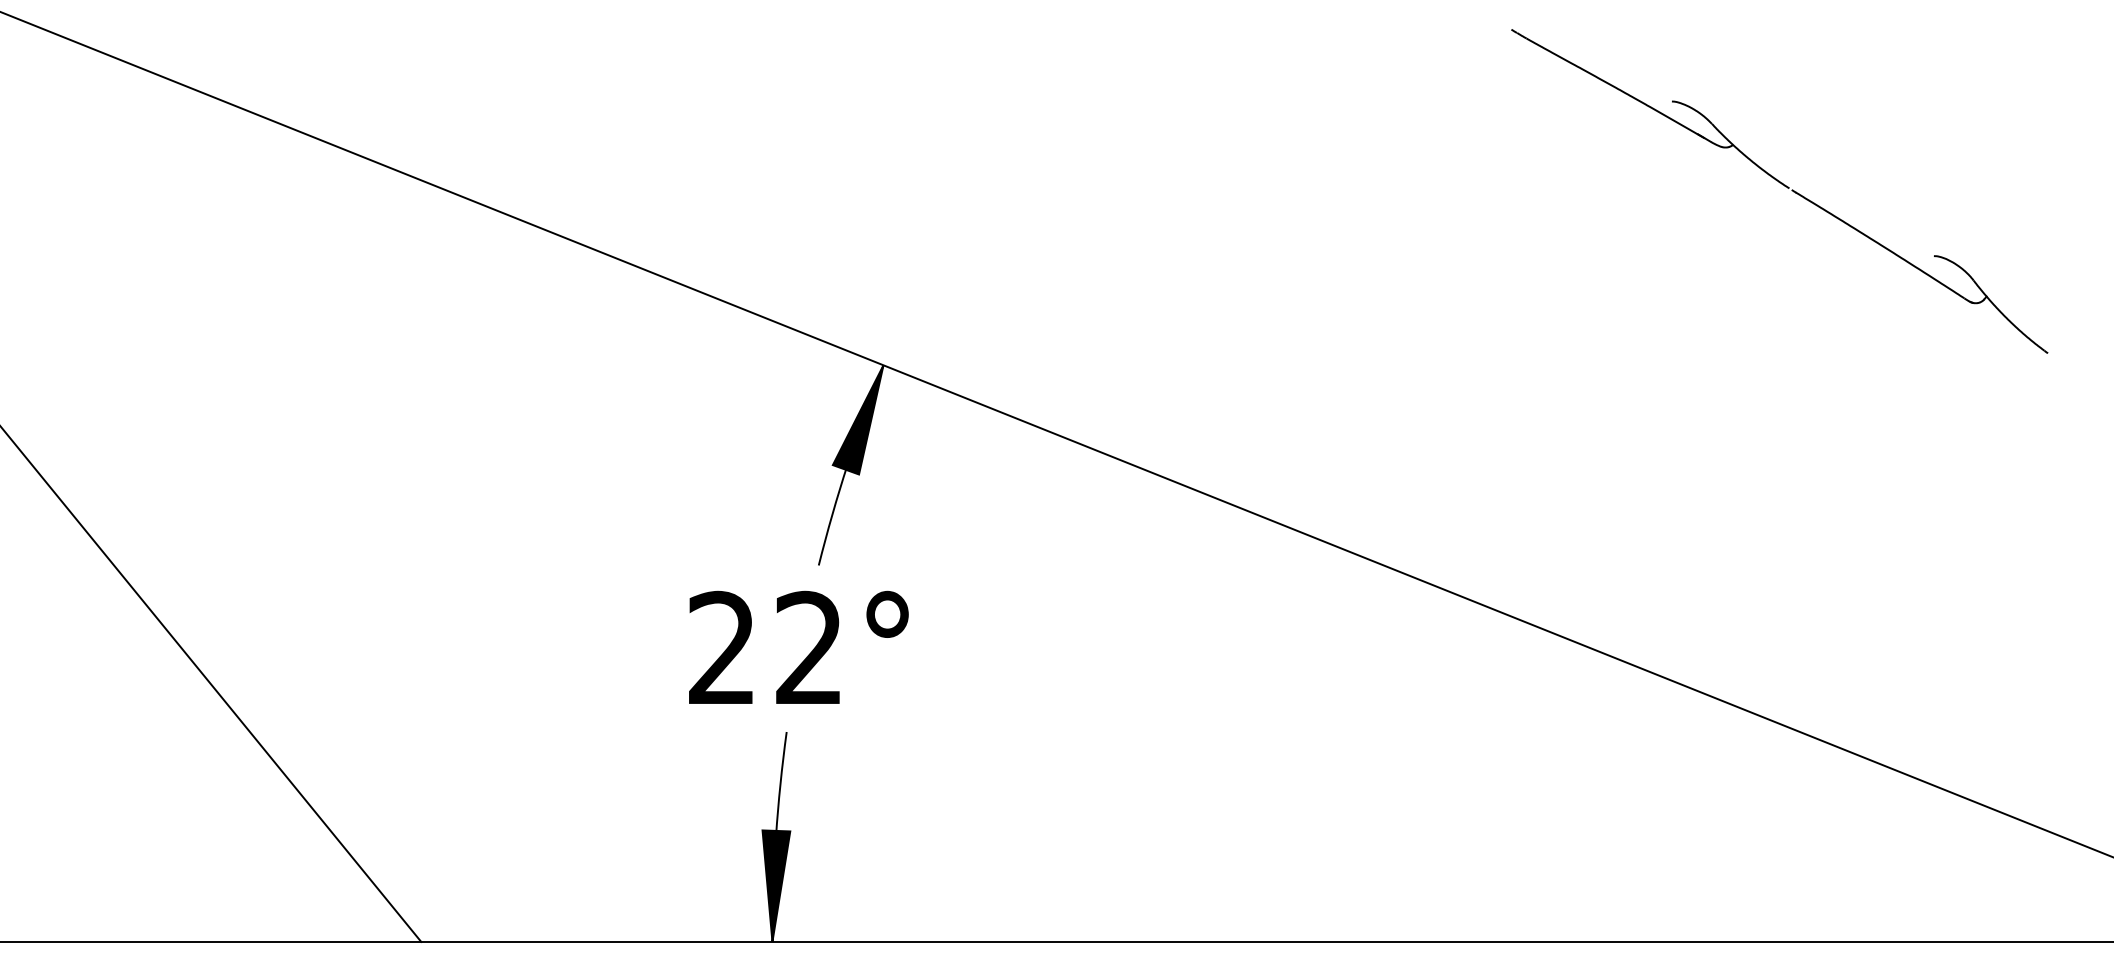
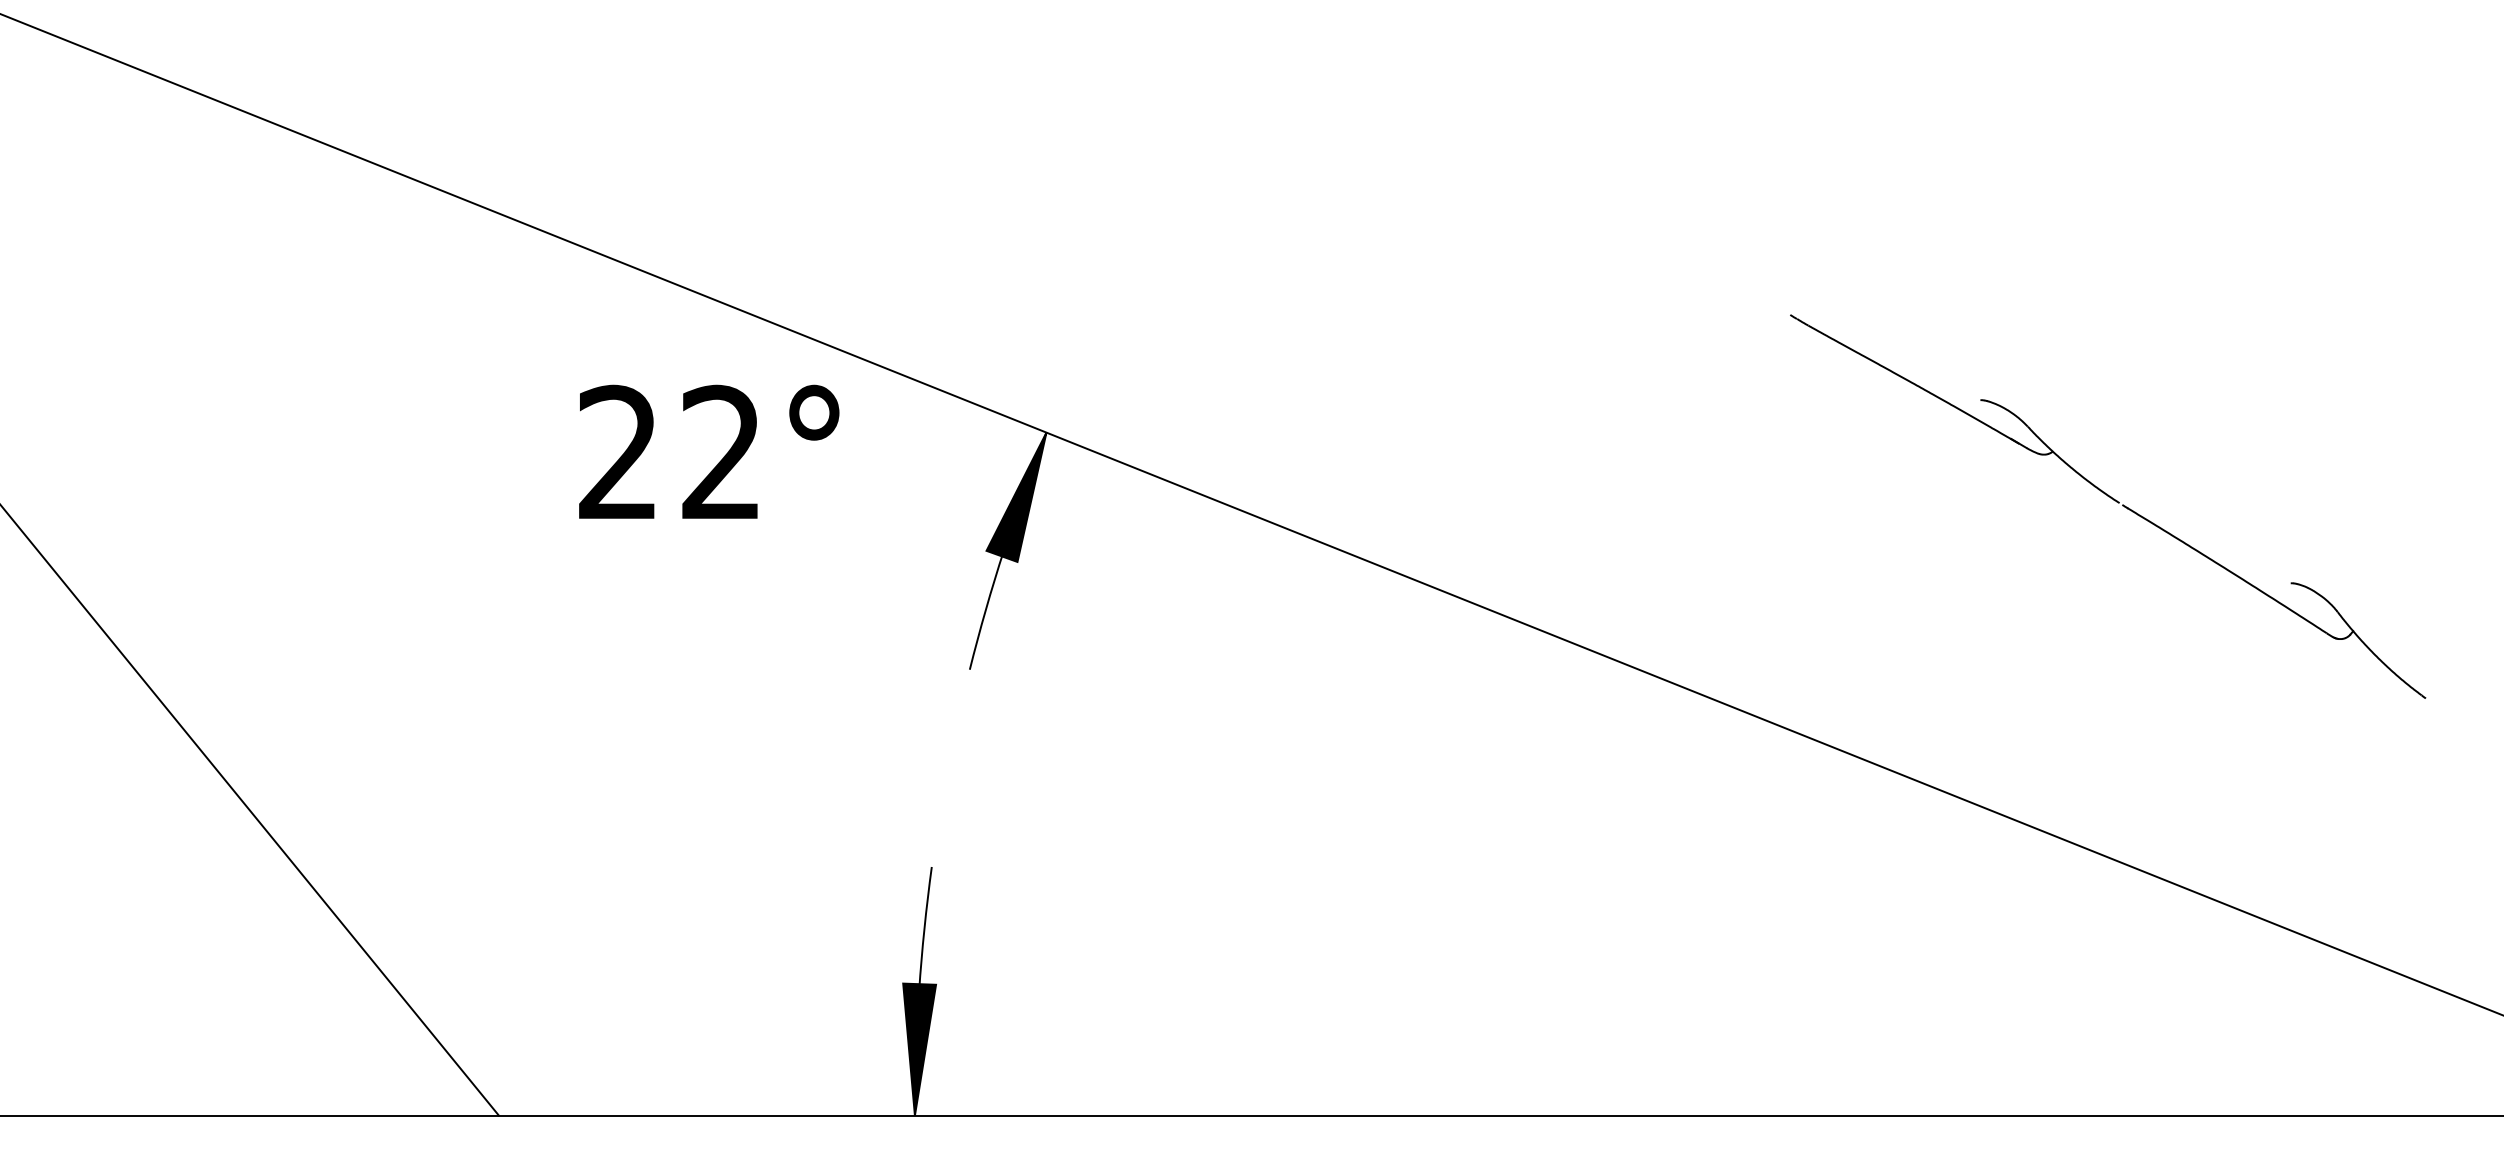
part: (1784, 186) -> (2113, 500), moved
text: (799, 647) -> (709, 451), moved

